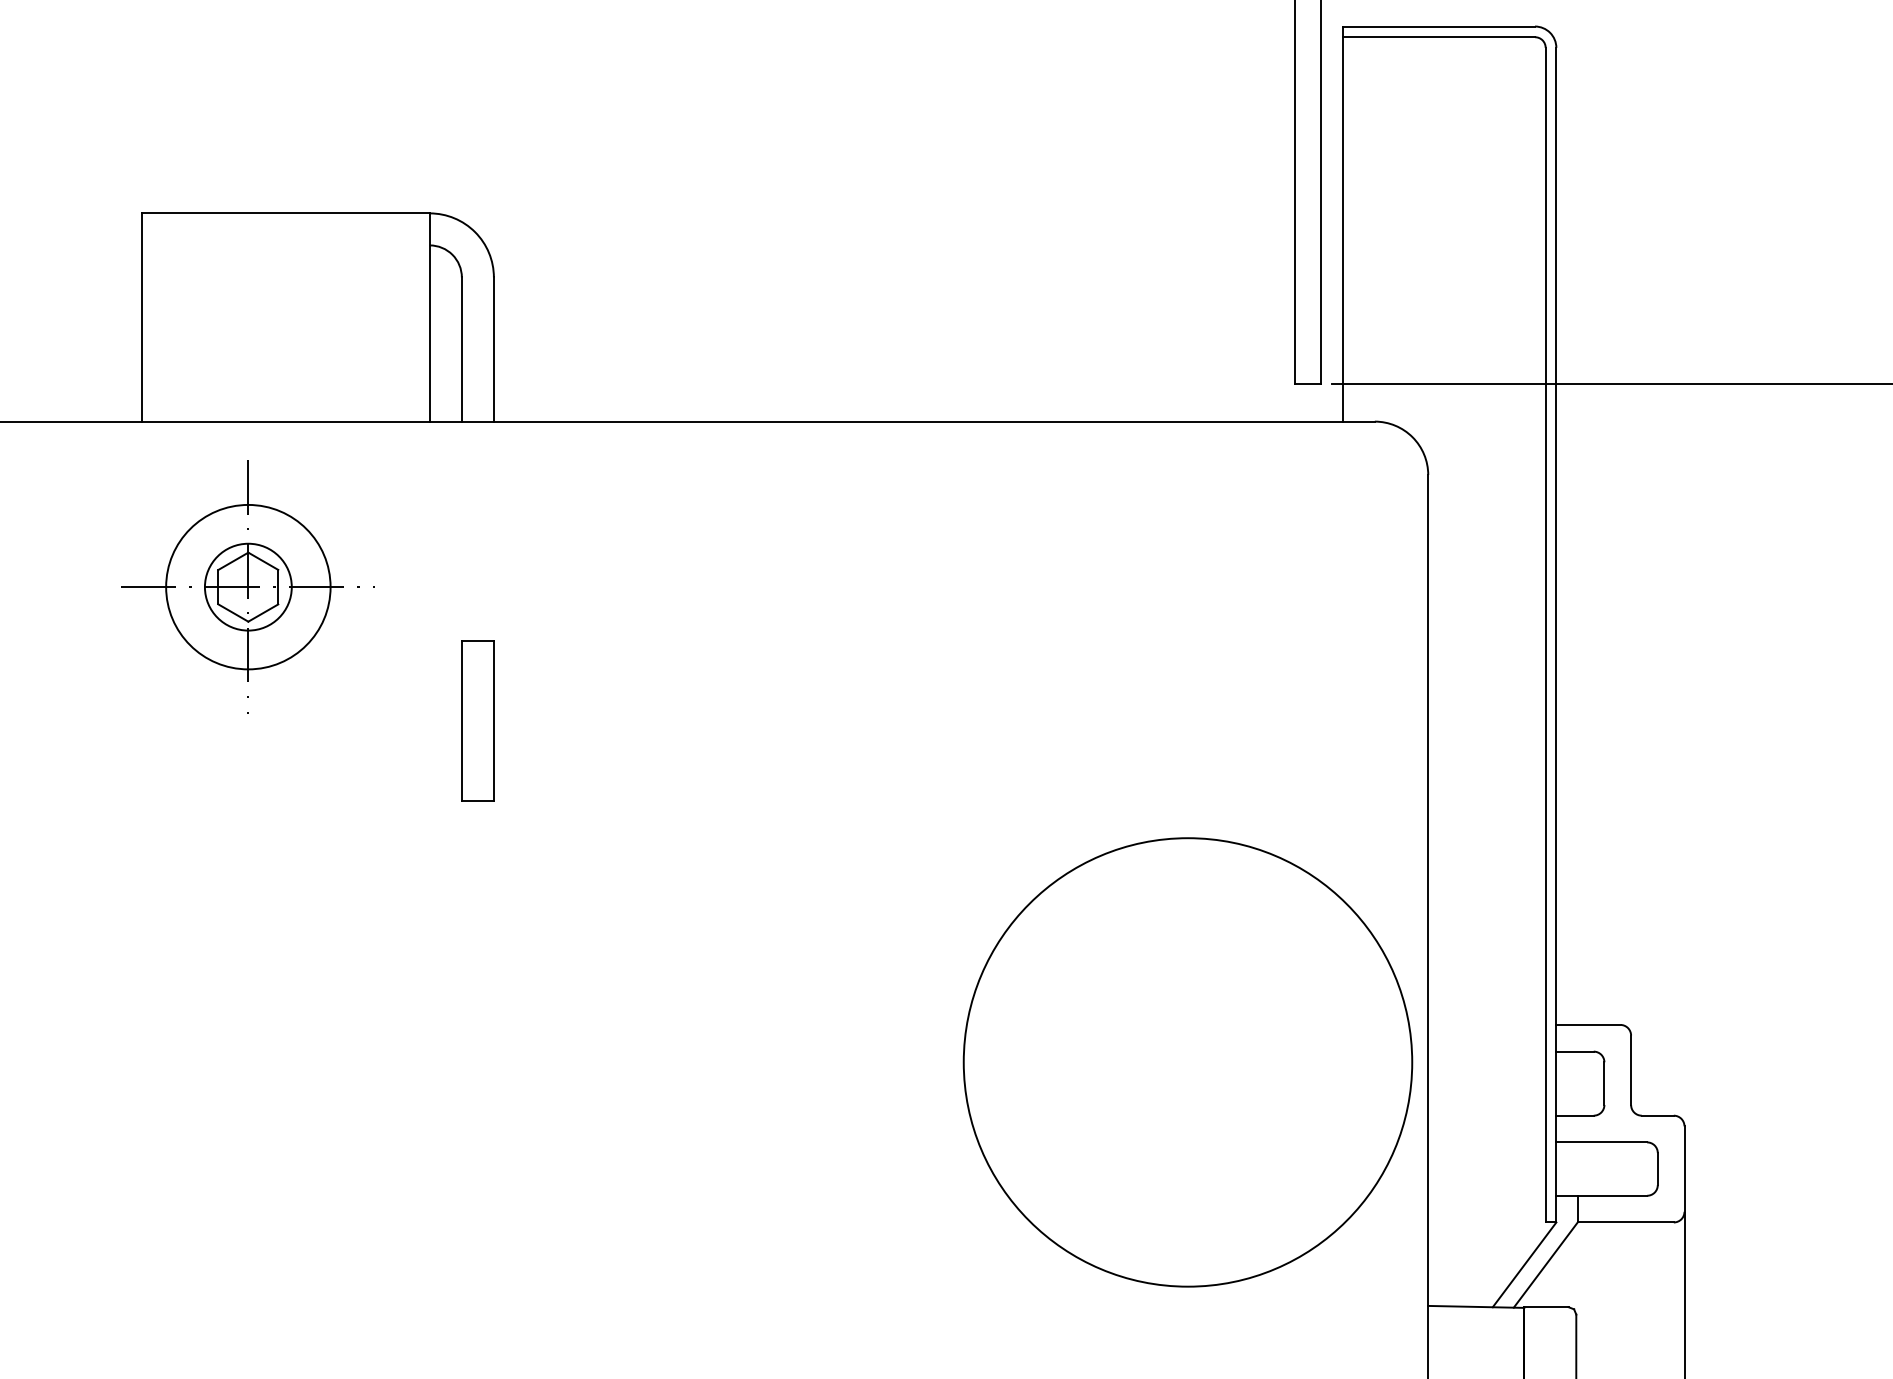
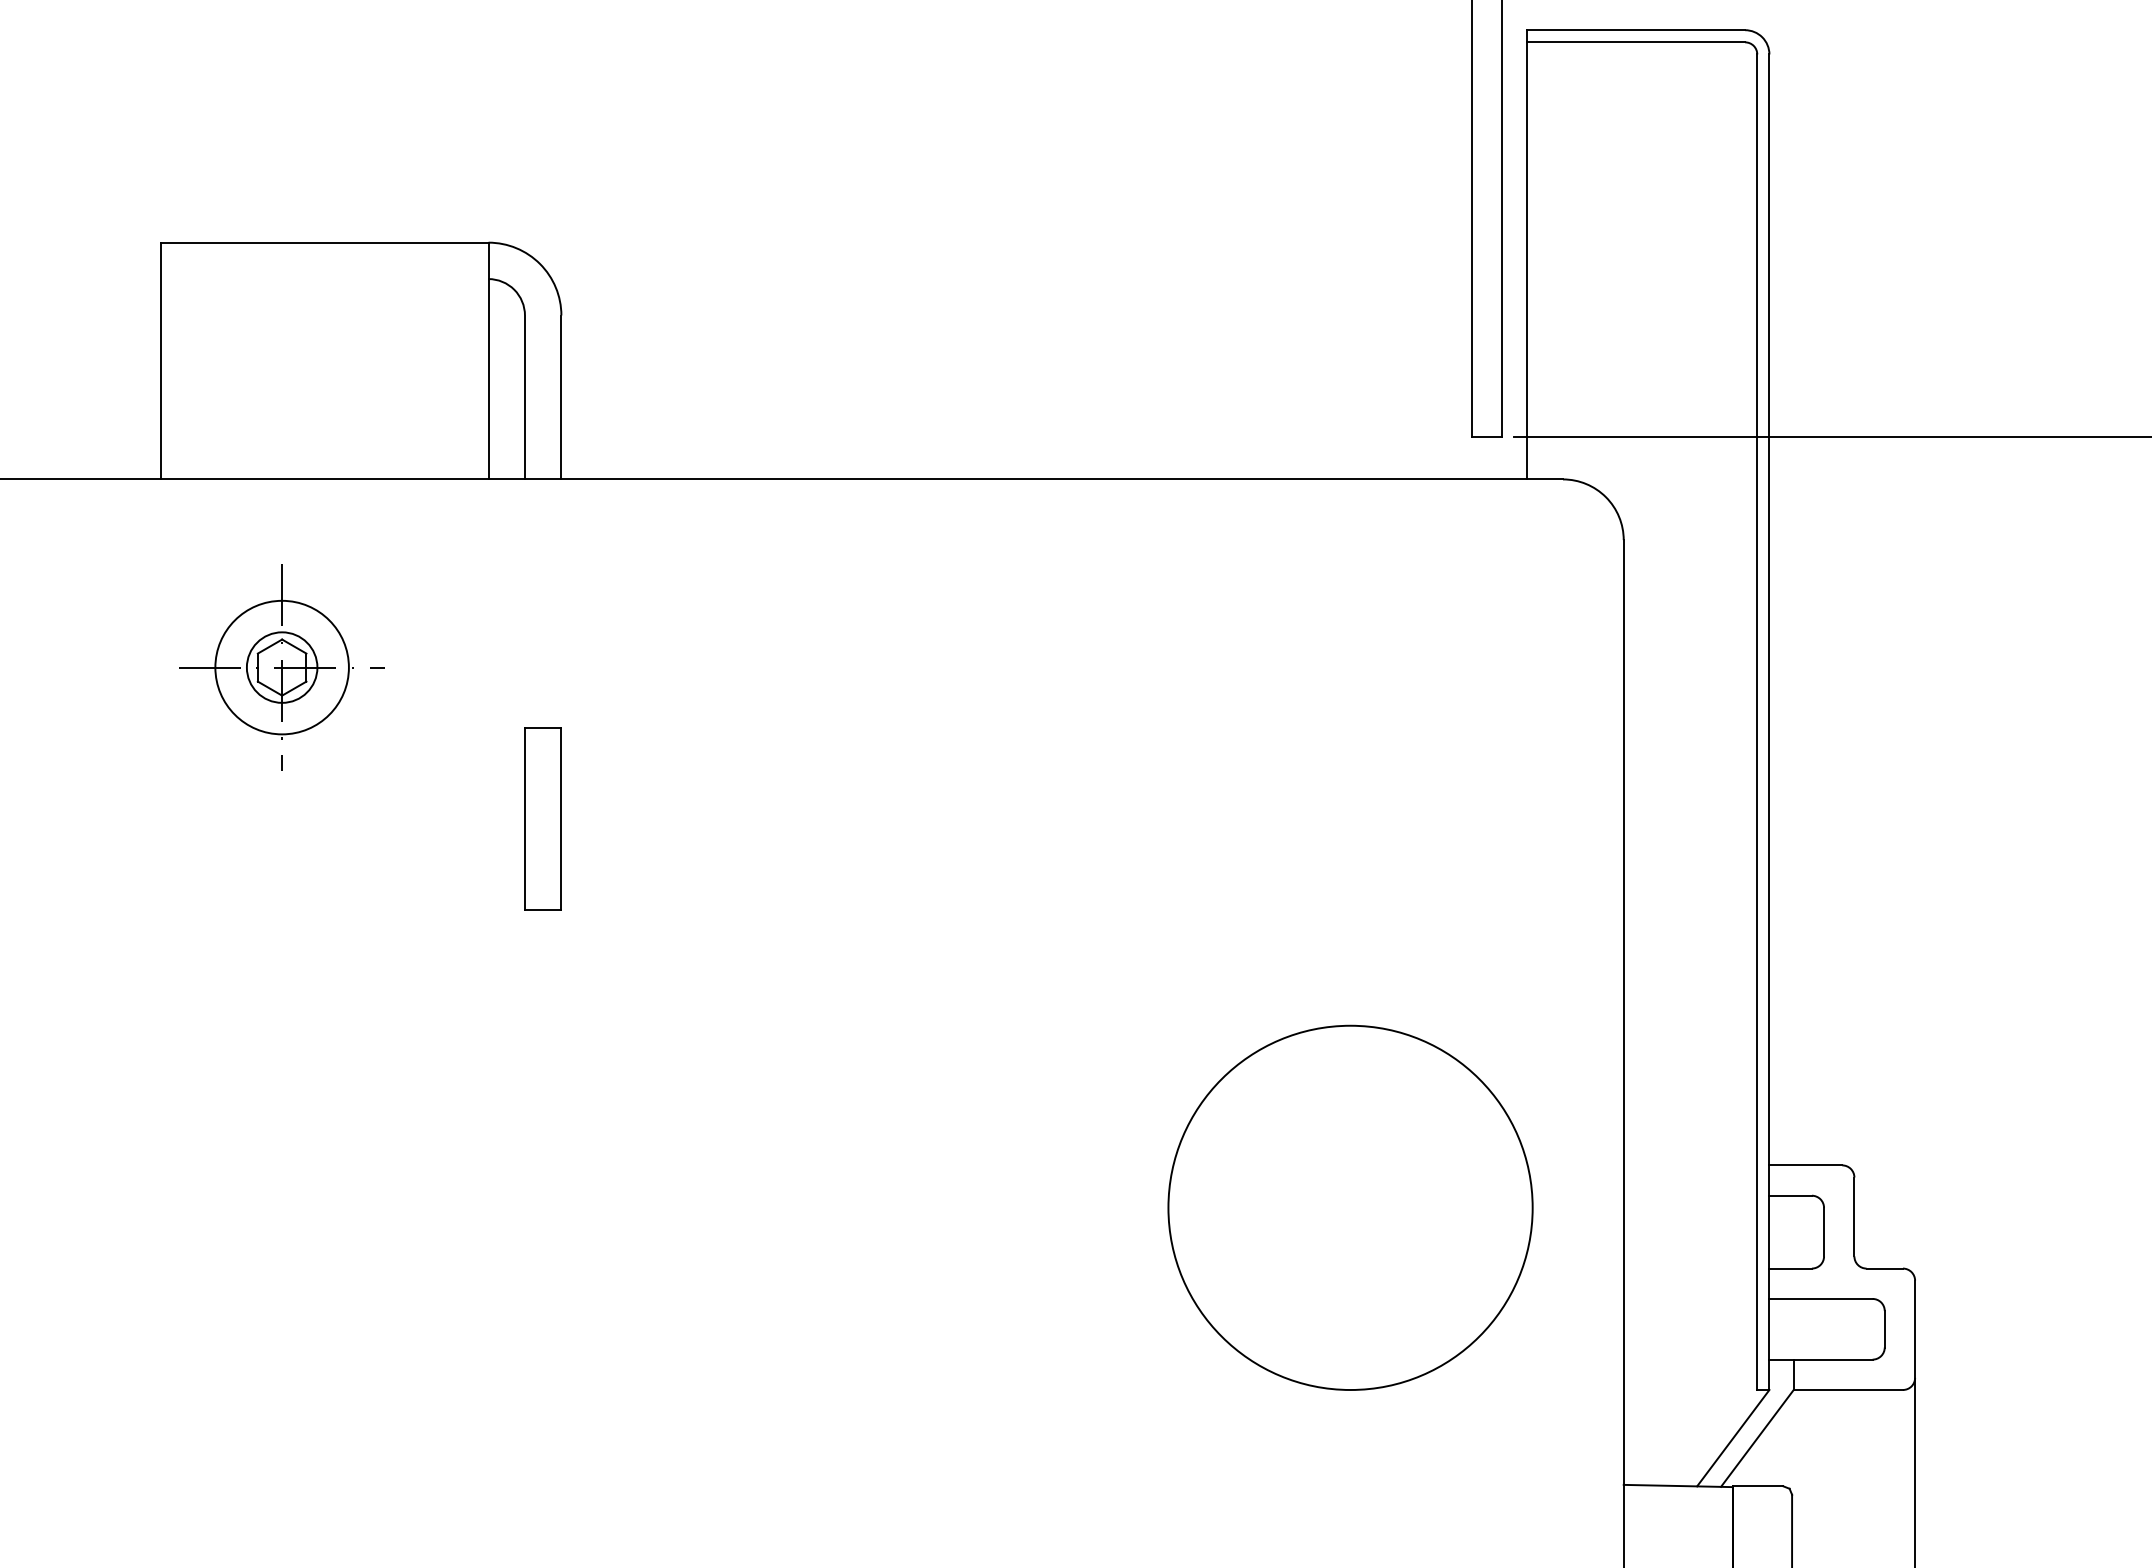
part: (247, 587) -> (281, 667), size x0.71
circle: (1187, 1061) -> (1350, 1207), size x0.71

